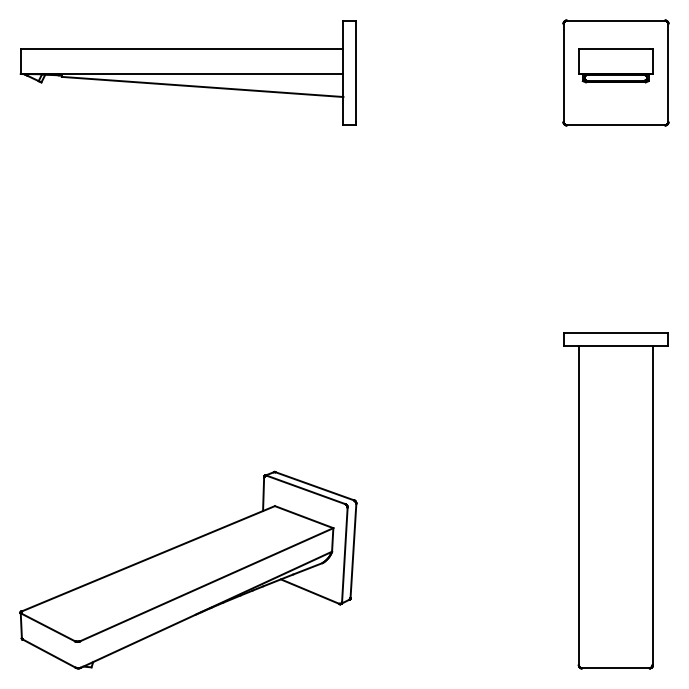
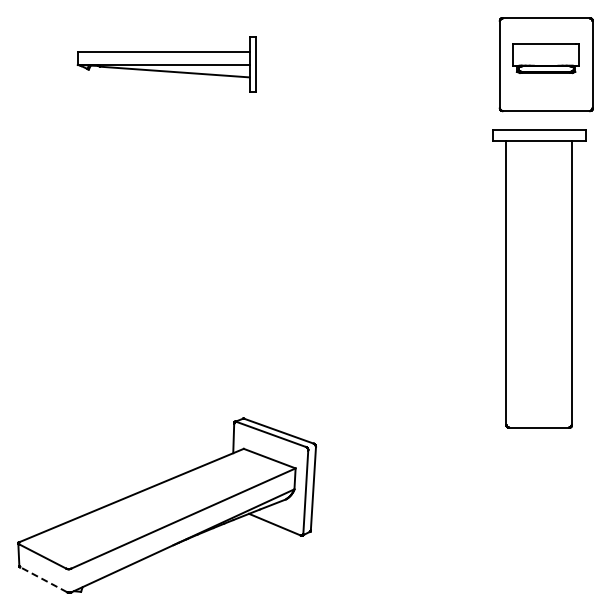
part: (187, 72) -> (166, 64), size x0.6
part: (616, 500) -> (539, 278), moved
line: (49, 653) -> (43, 579), solid -> dashed

